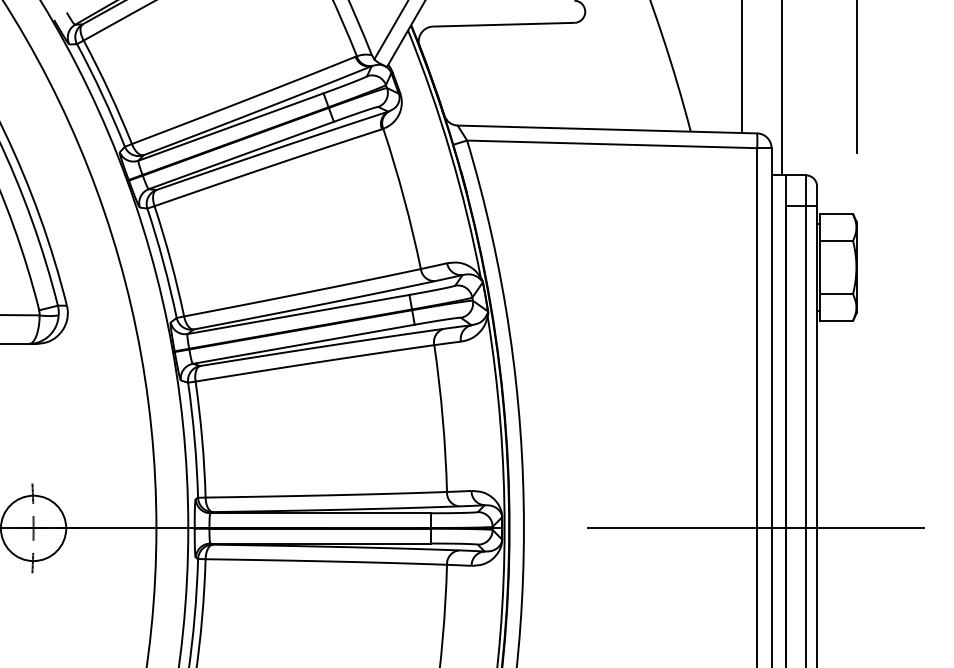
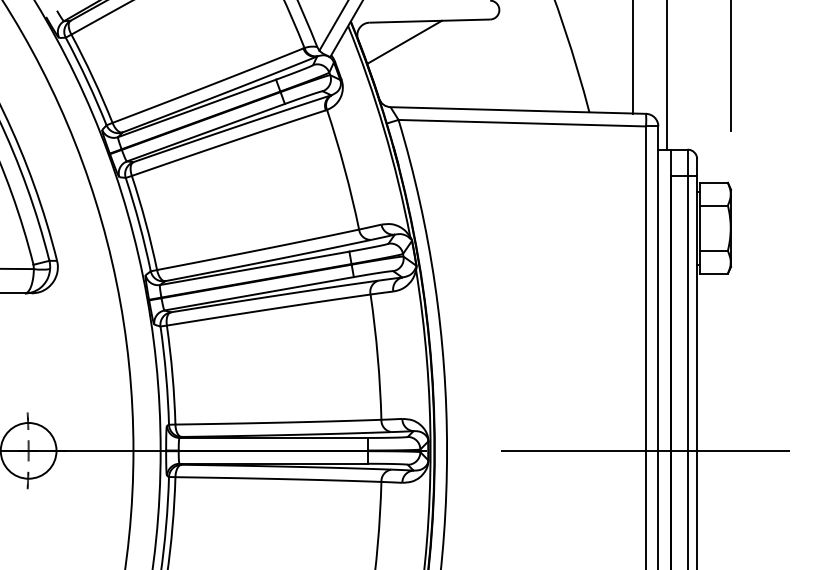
line: (474, 48) -> (404, 41), added

